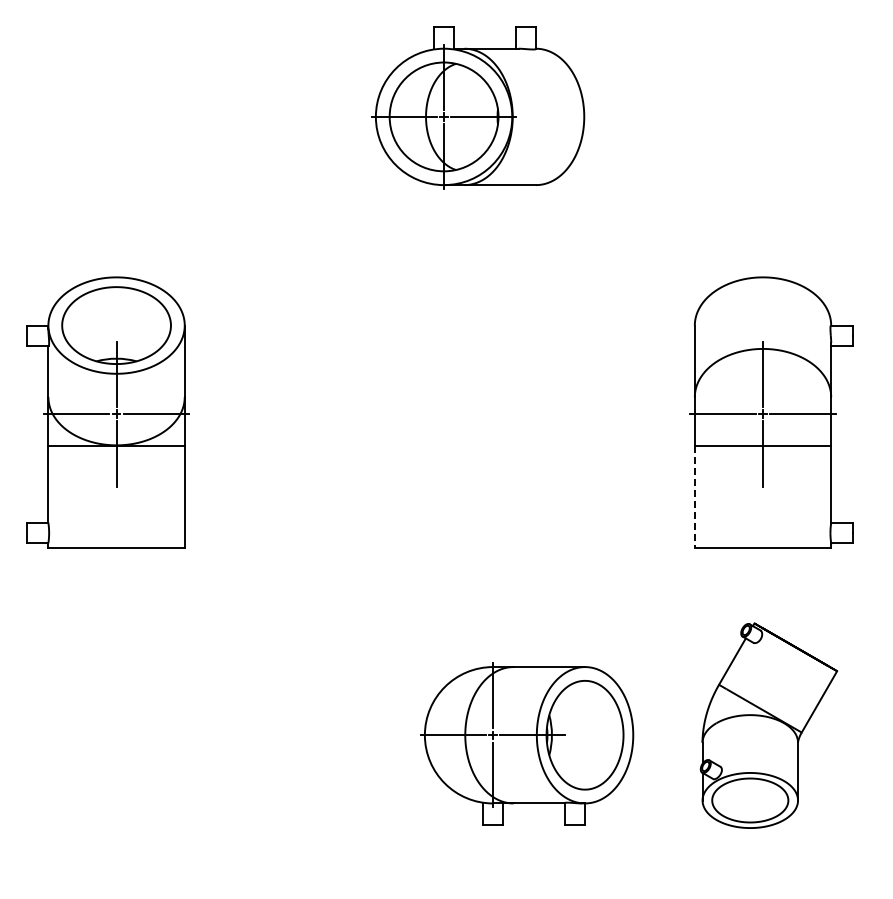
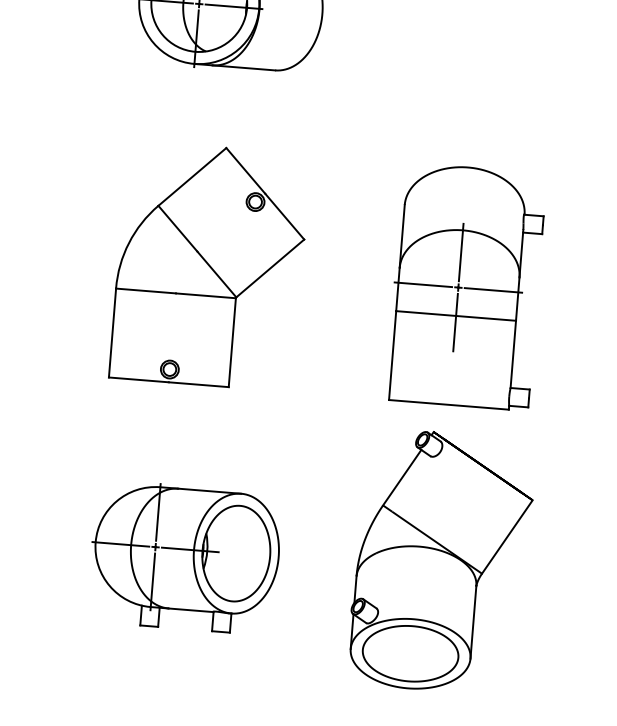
part: (480, 412) -> (210, 266), added
line: (694, 497) -> (392, 356), dashed -> solid
part: (768, 725) -> (441, 561), size x1.43
part: (527, 743) -> (185, 556), moved

